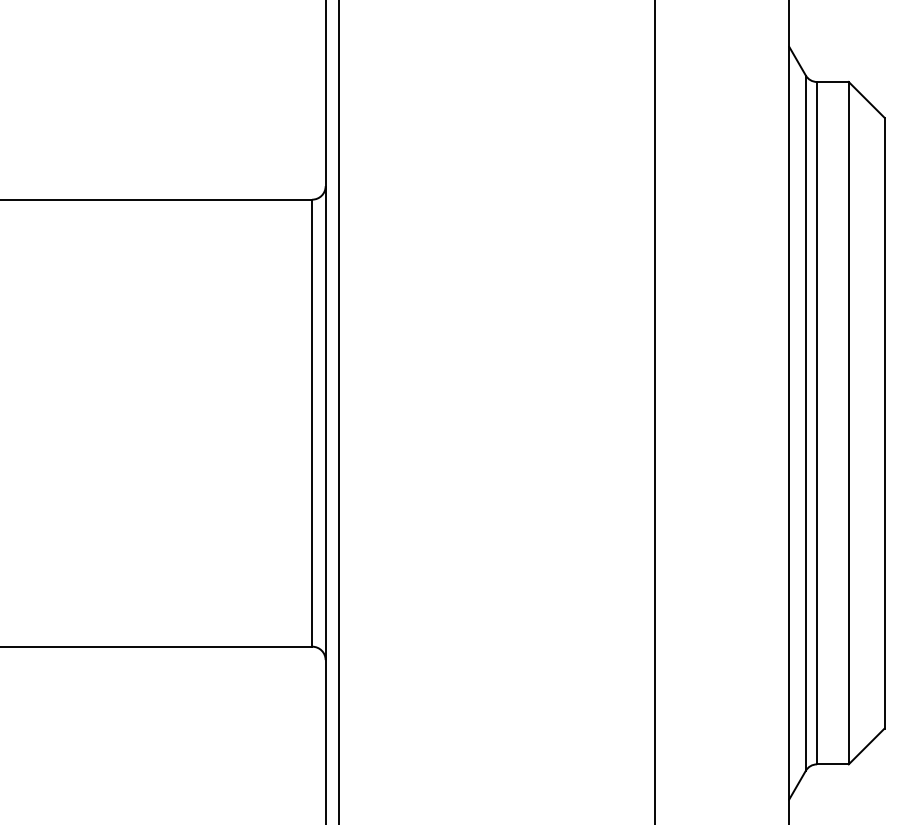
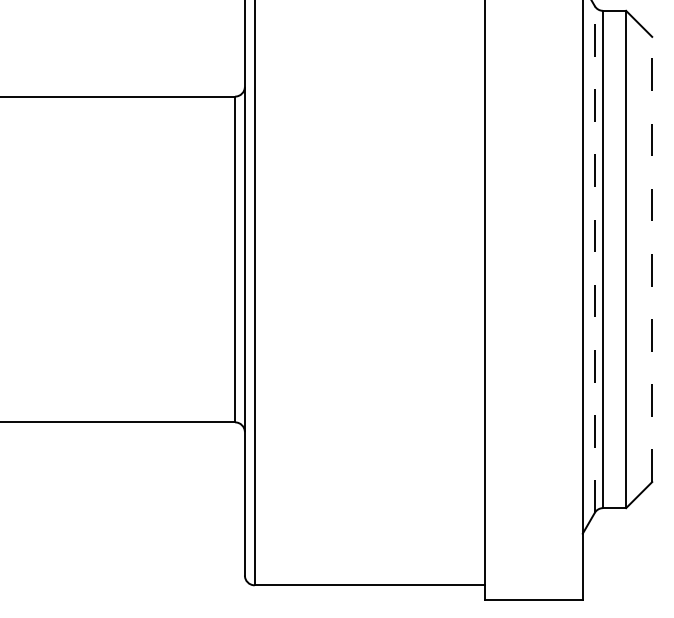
line: (805, 423) -> (594, 259), solid -> dashed
line: (884, 423) -> (652, 259), solid -> dashed

